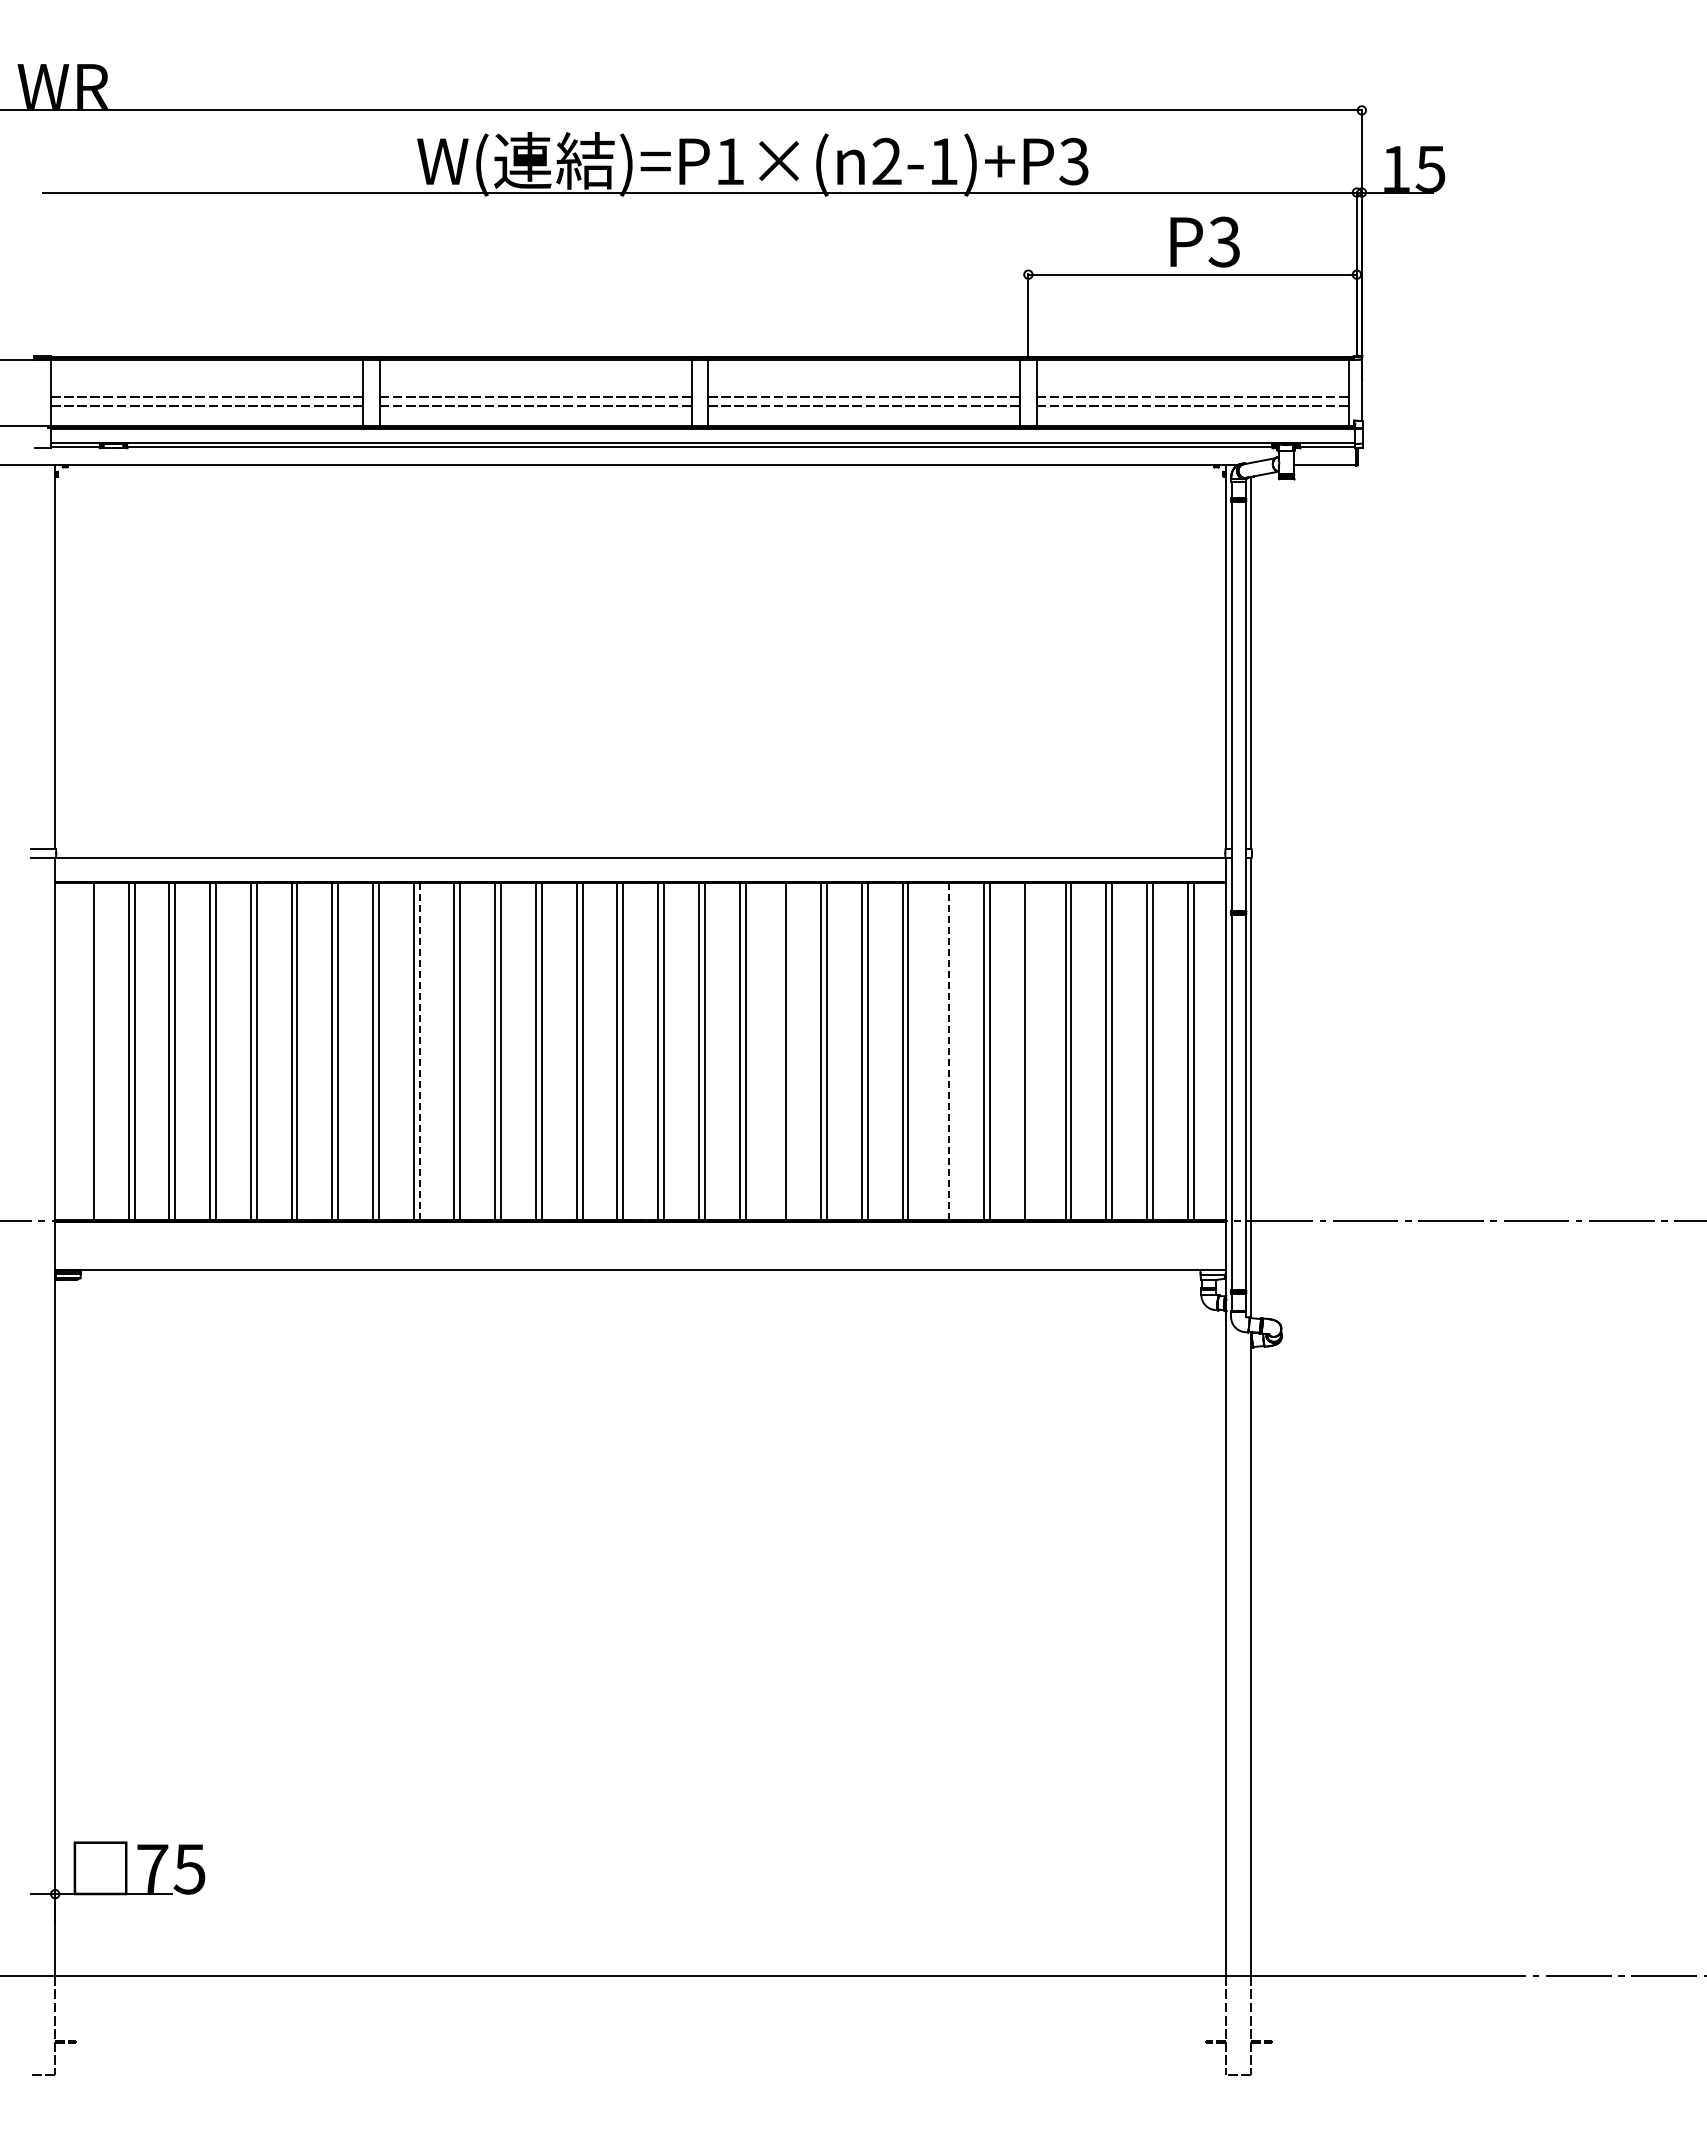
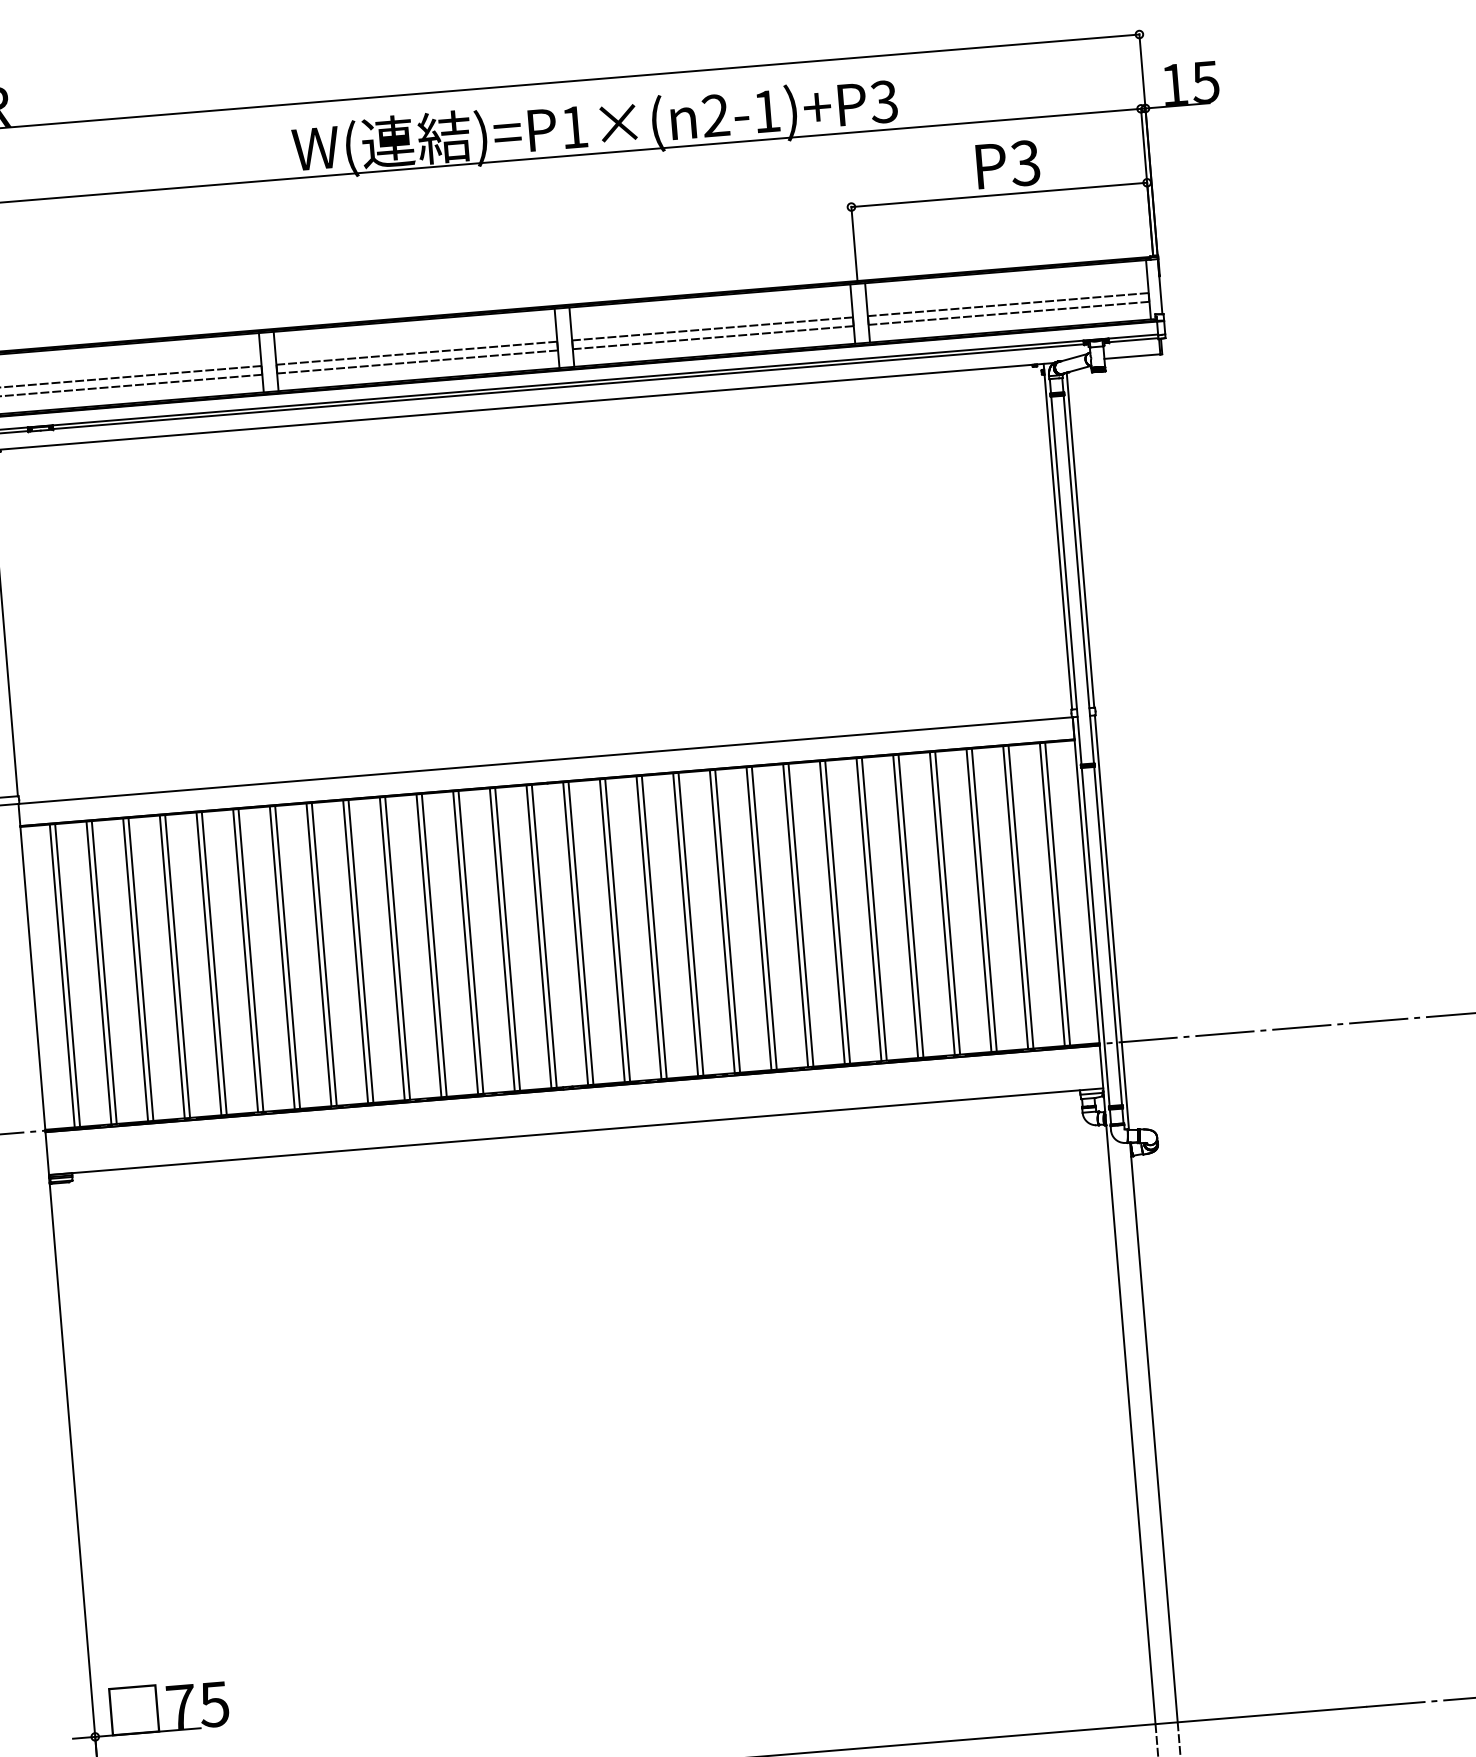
line: (87, 1051) -> (61, 975), added
line: (419, 1051) -> (360, 951), dashed -> solid
line: (780, 1051) -> (685, 924), added
line: (943, 1051) -> (832, 912), added
line: (949, 1051) -> (837, 912), dashed -> solid
line: (1030, 1051) -> (910, 906), added

